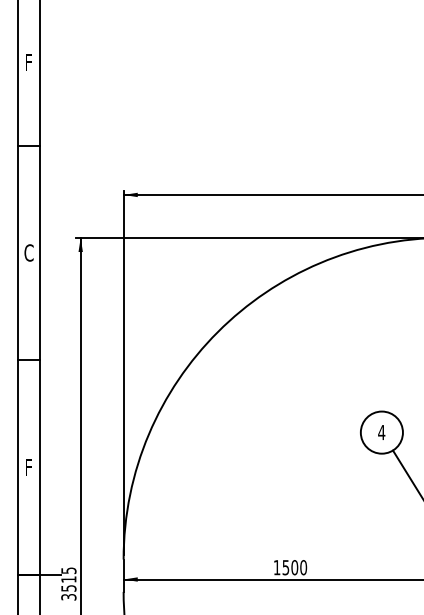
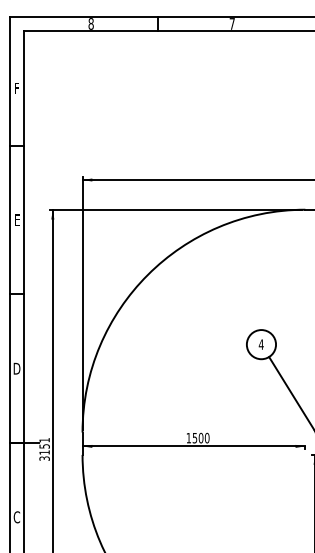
text: (28, 253) -> (16, 220), C -> E
text: (28, 467) -> (16, 368), F -> D
text: (68, 579) -> (44, 446), 3515 -> 3151

